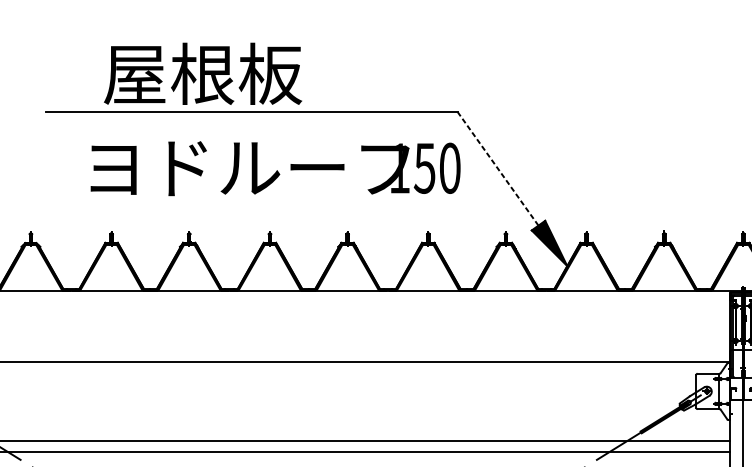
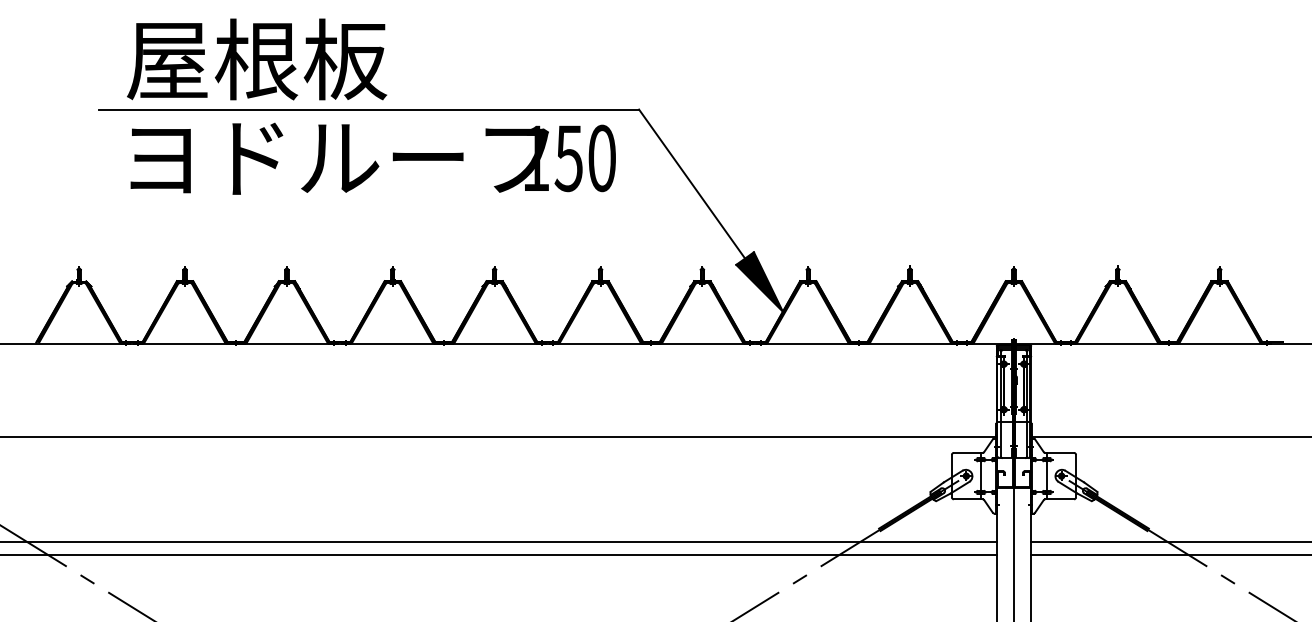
text: (203, 73) -> (257, 59), moved
text: (275, 168) -> (372, 158), moved
line: (497, 168) -> (691, 183), dashed -> solid

